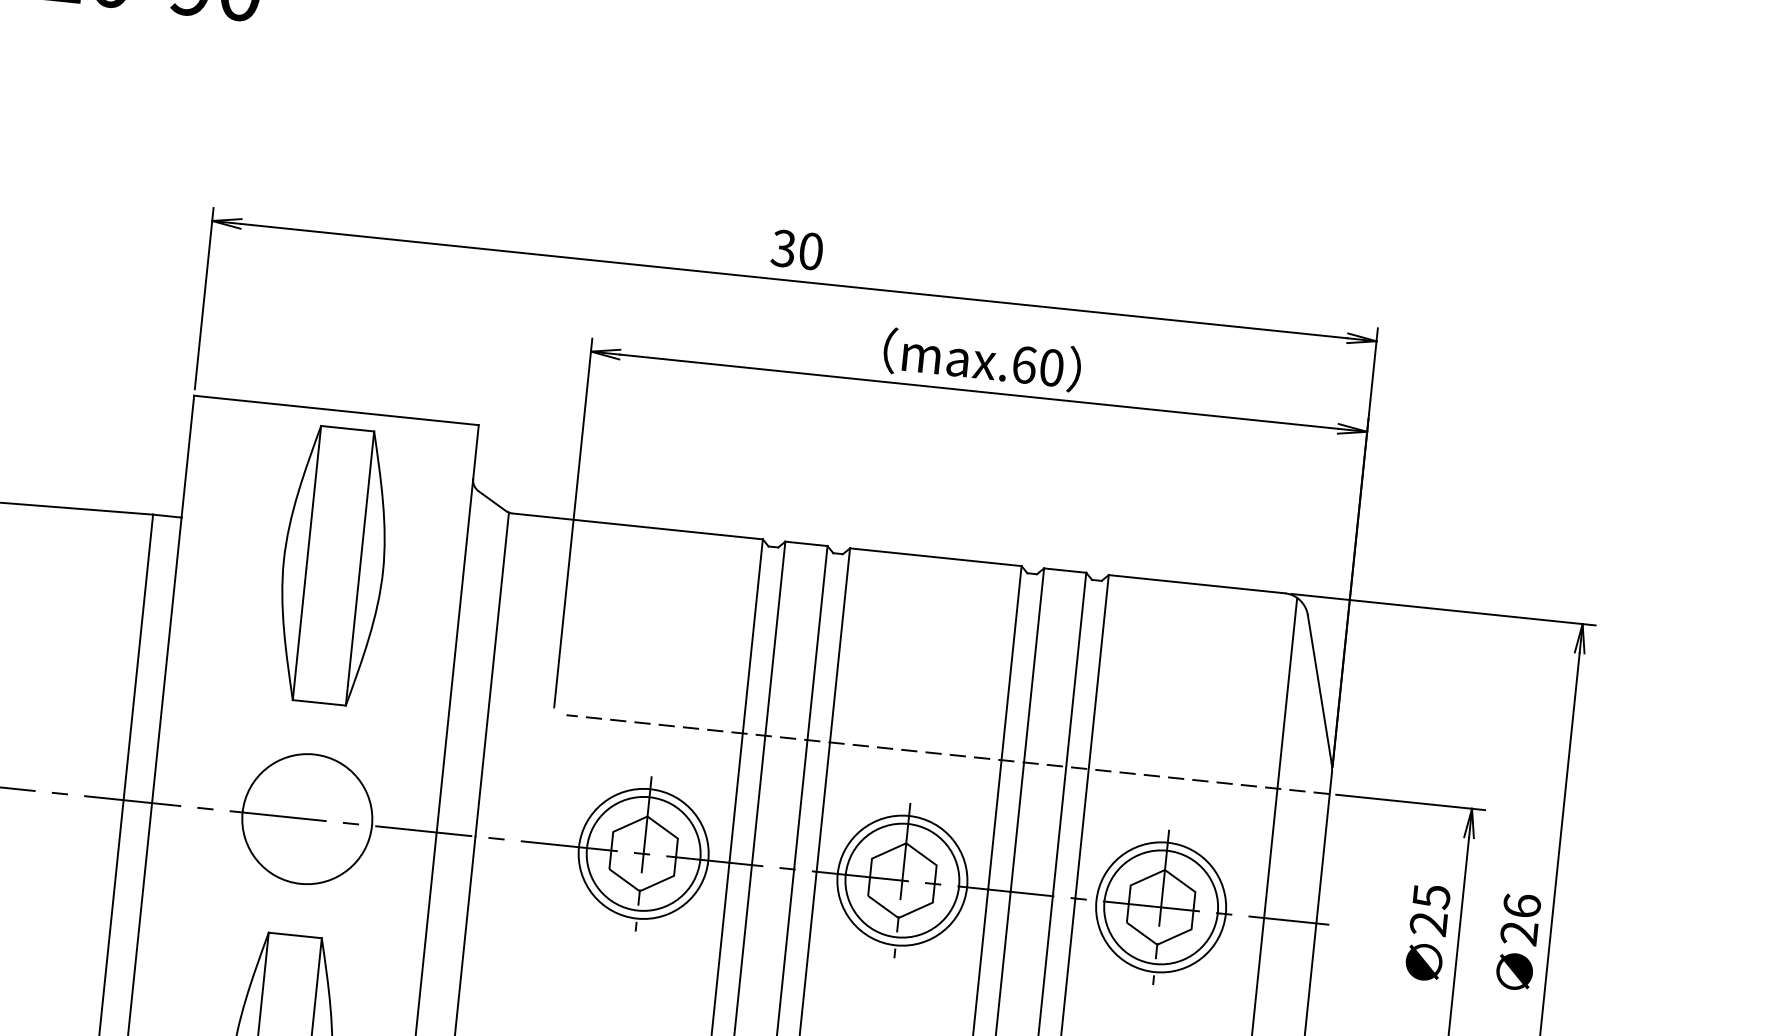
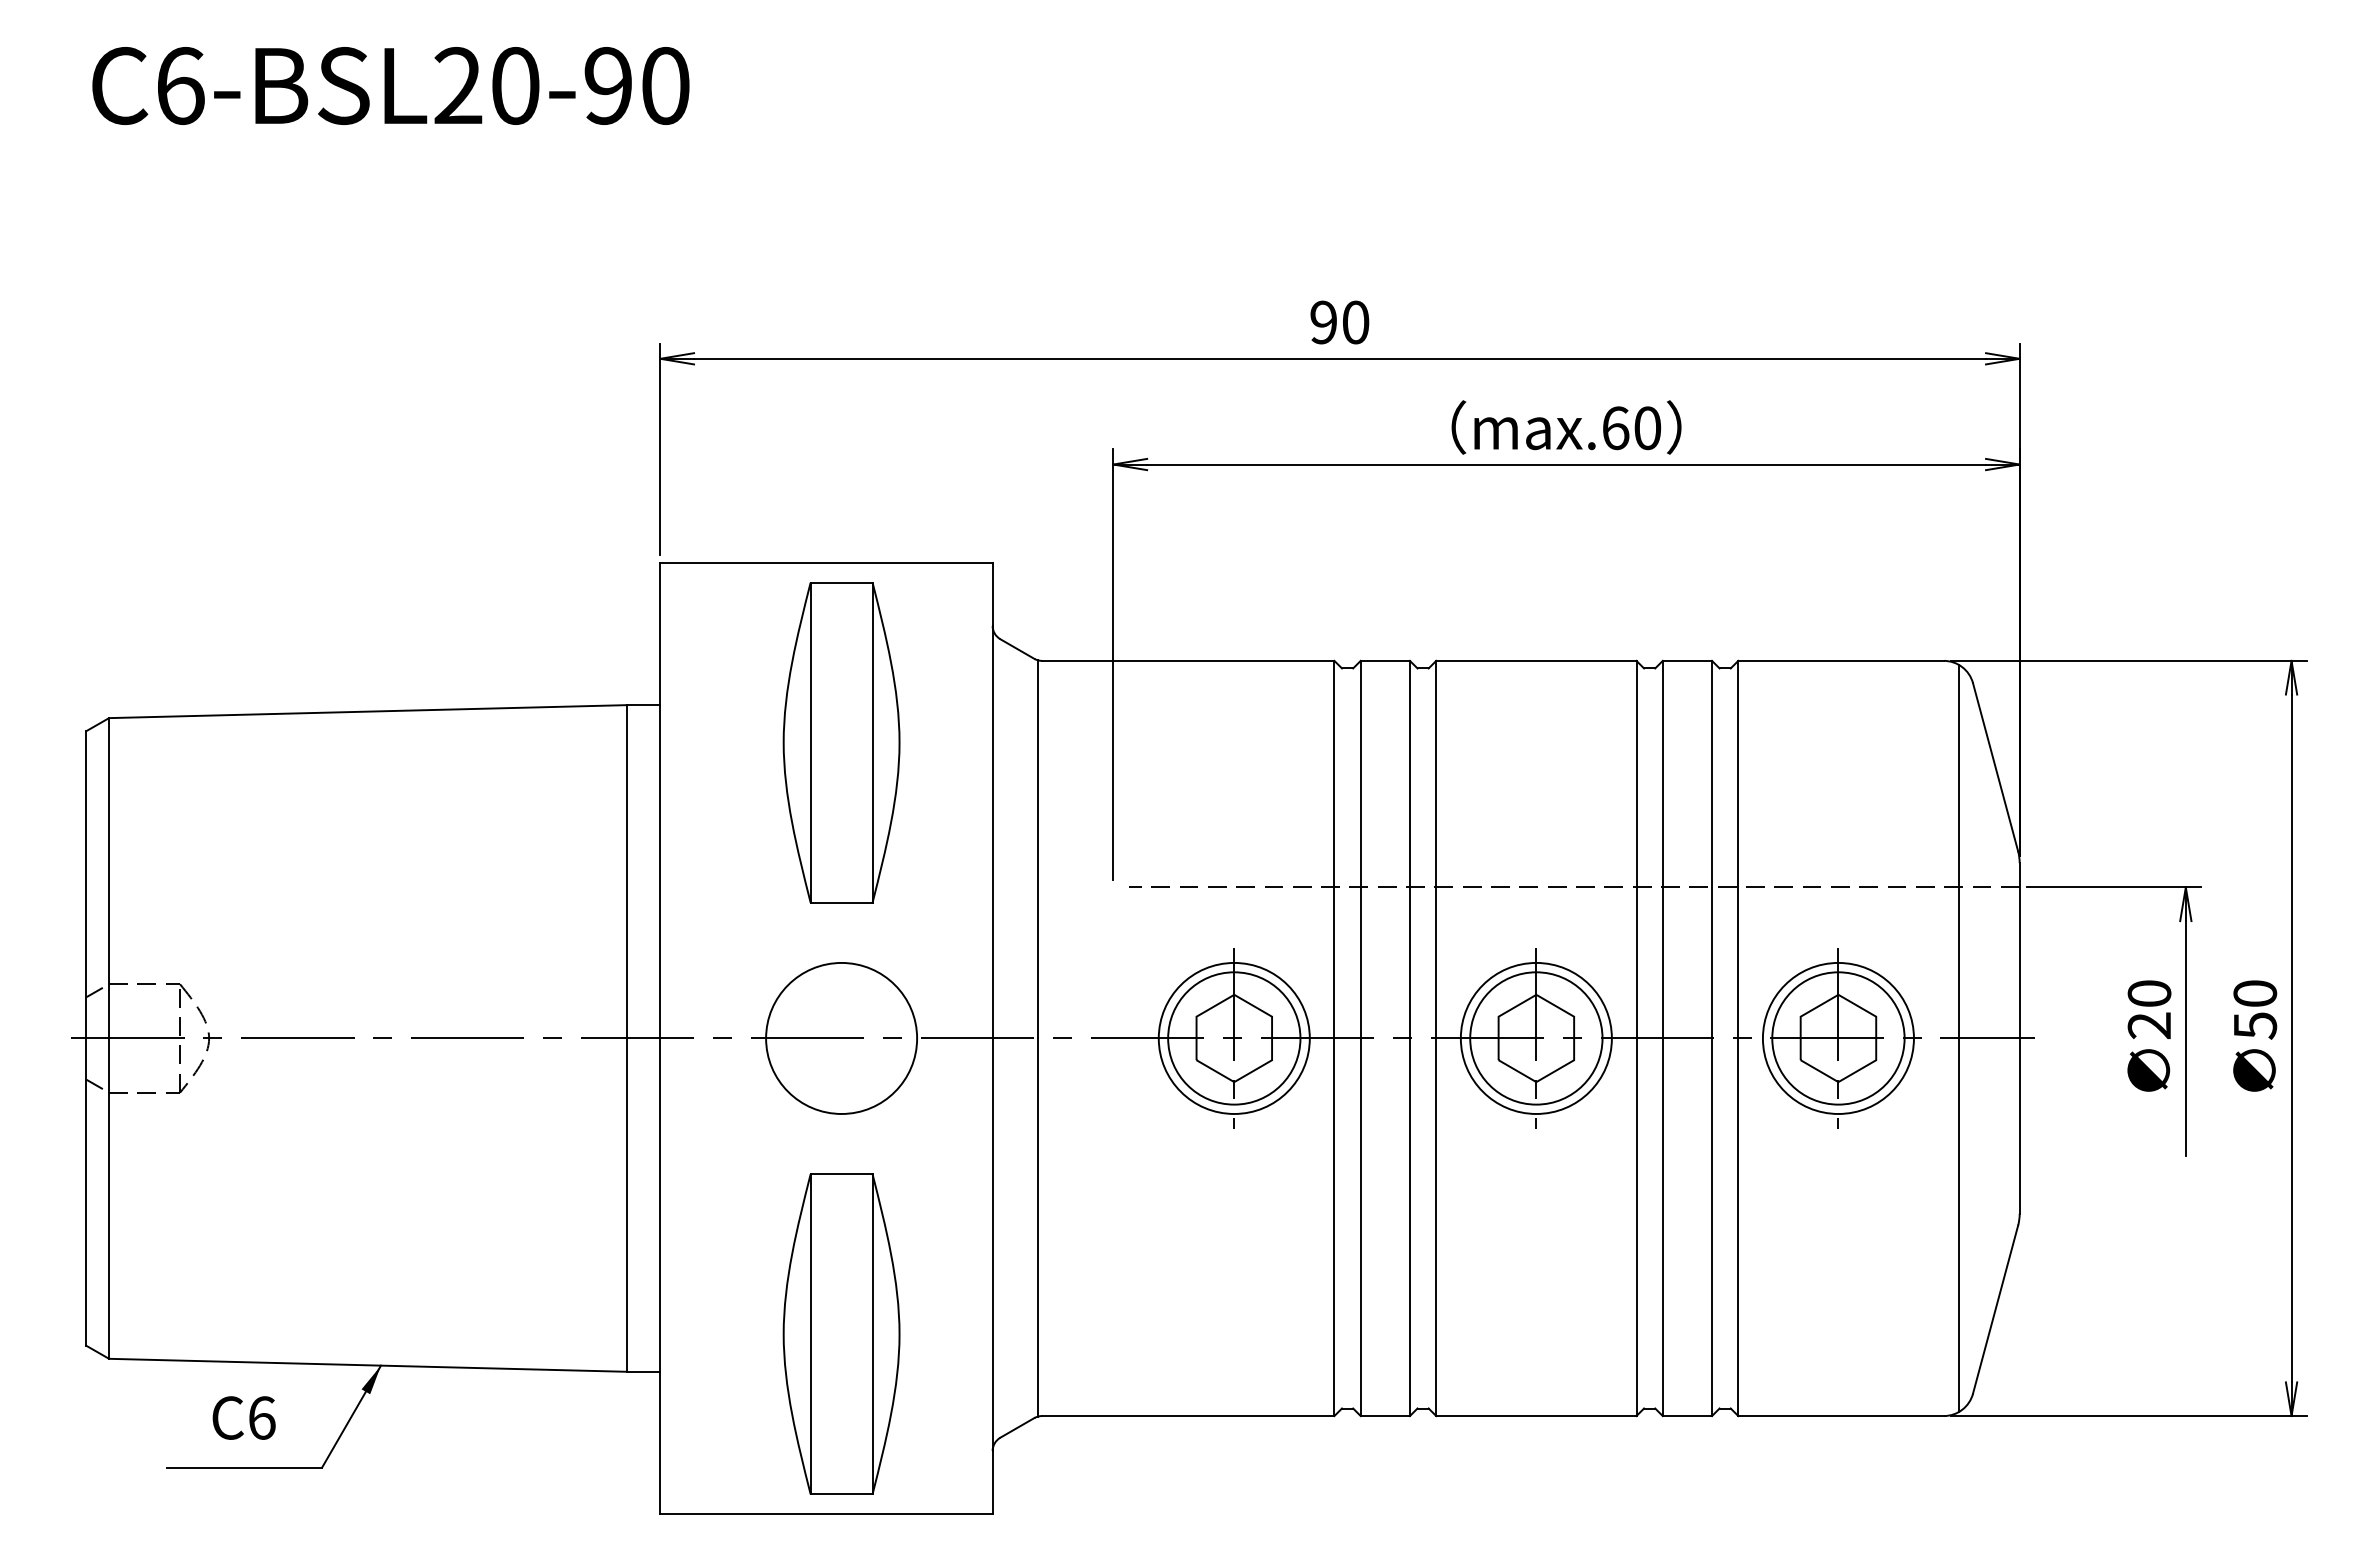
text: (782, 248) -> (1322, 322), 30 -> 90
text: (1431, 896) -> (2149, 993), 25 -> 20
text: (1520, 919) -> (2255, 1009), 26 -> 50

